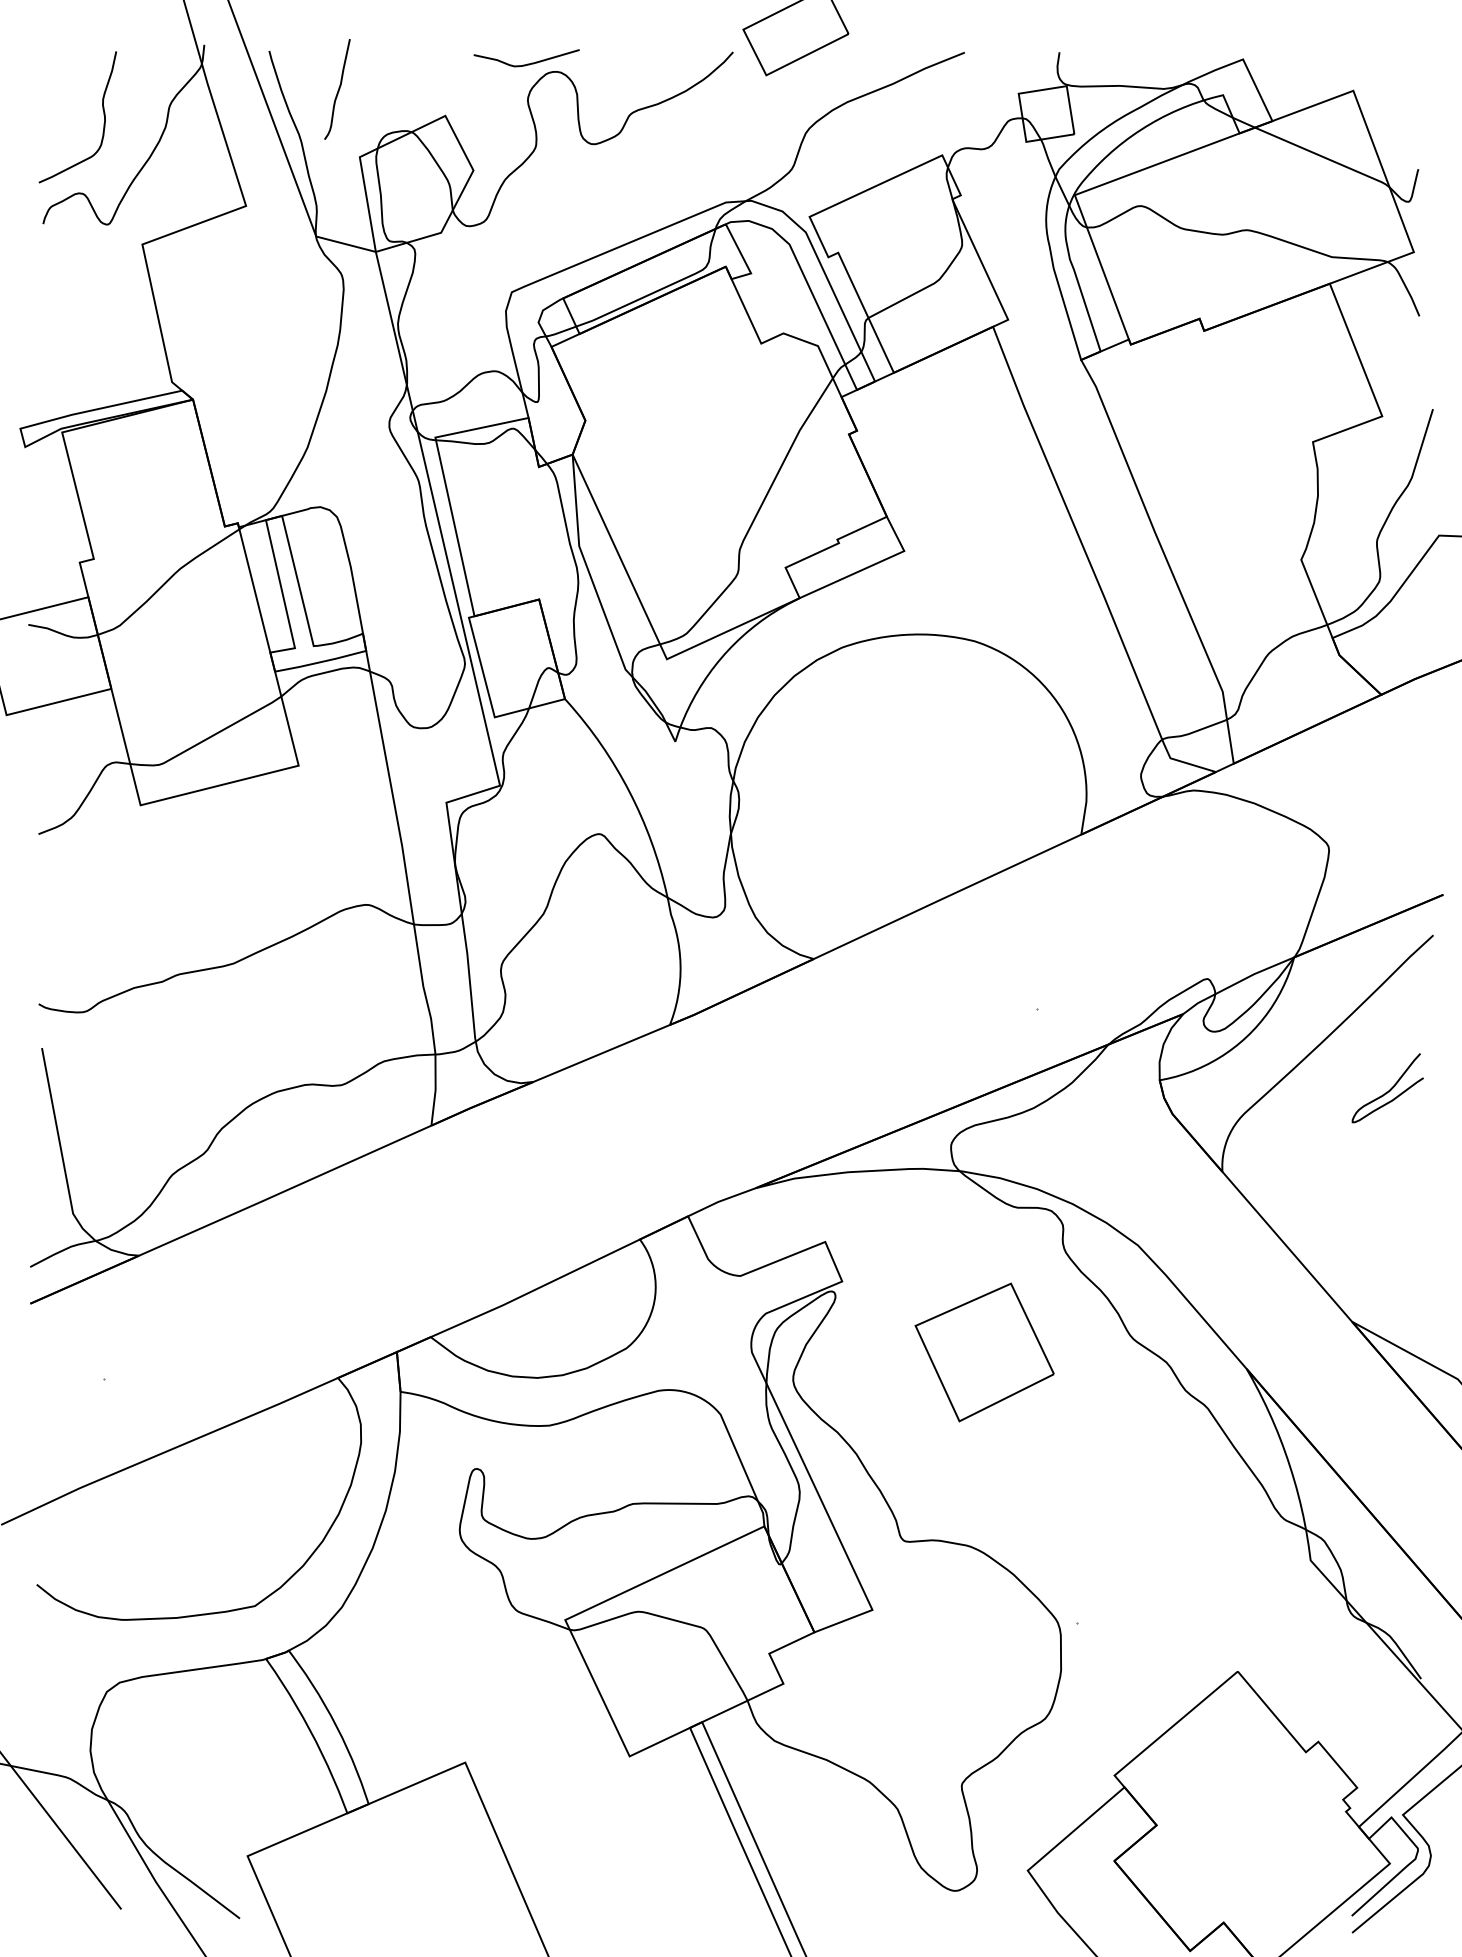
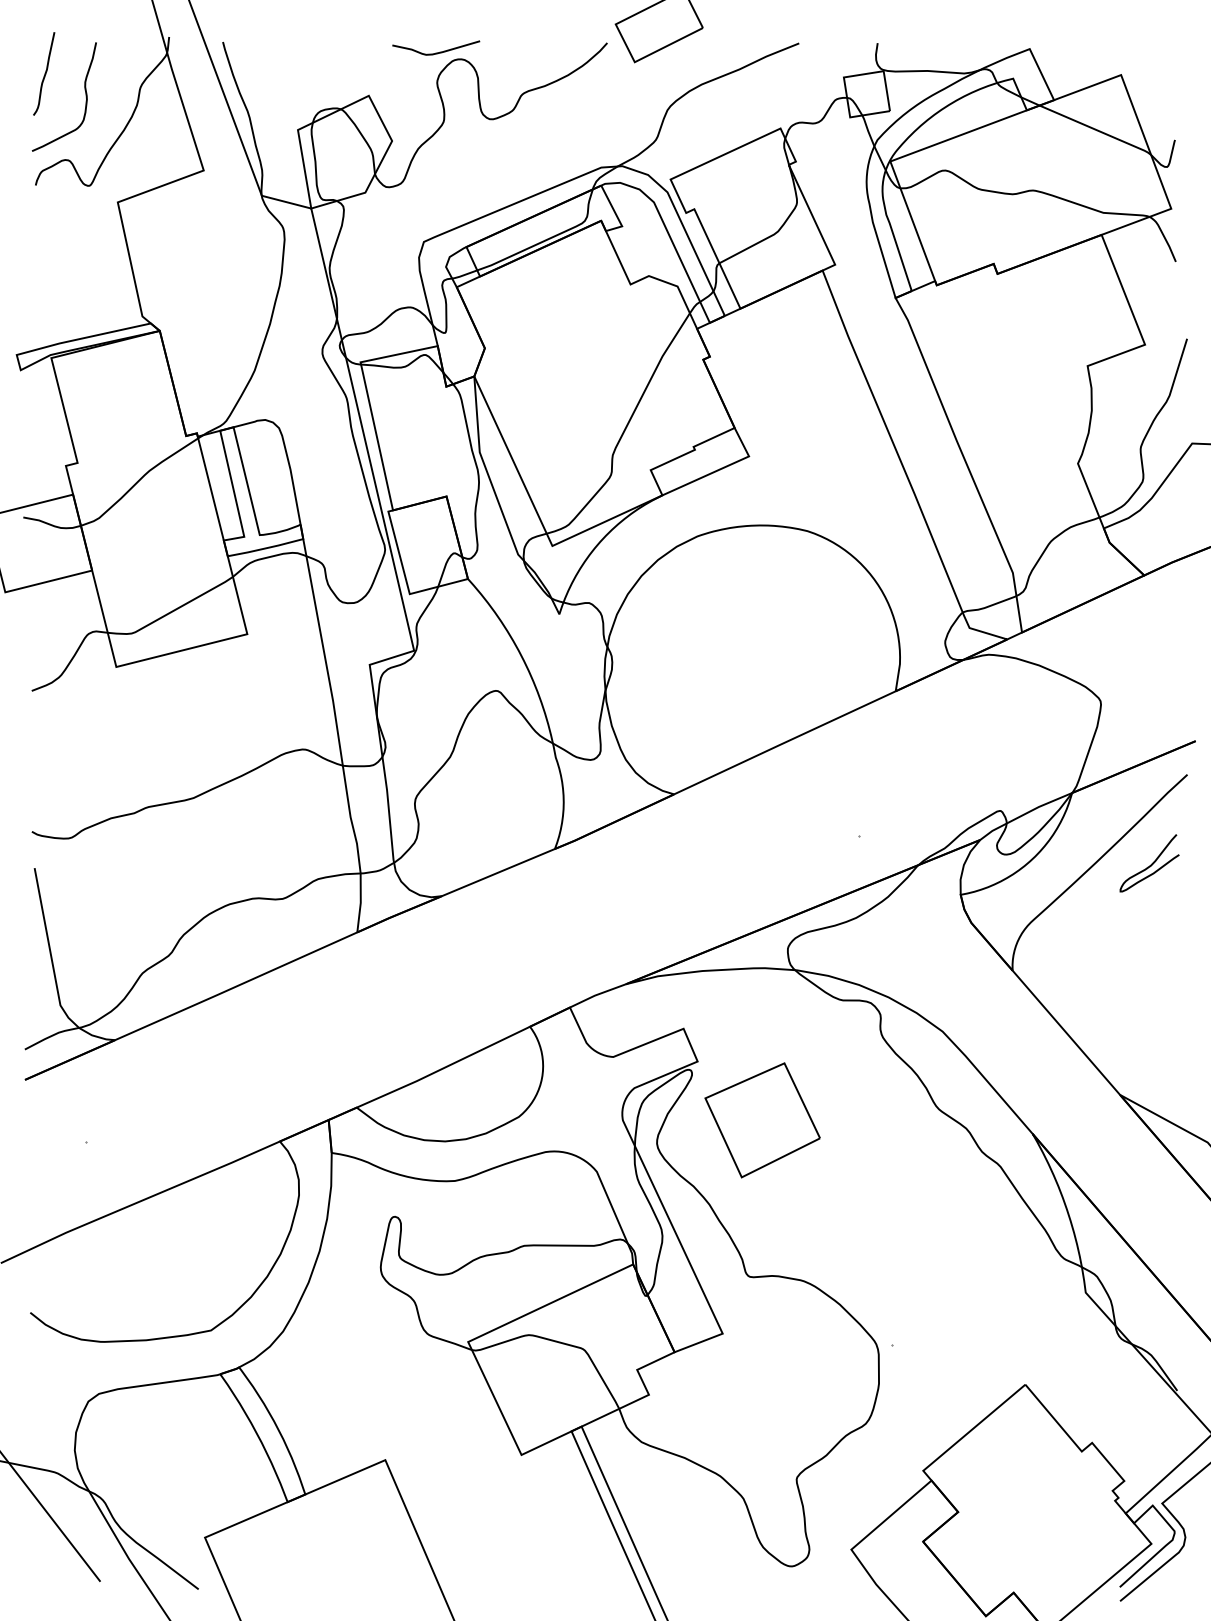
curve: (338, 89) -> (45, 73), moved
curve: (1389, 1089) -> (1151, 864), moved
part: (984, 1352) -> (762, 1120), moved

